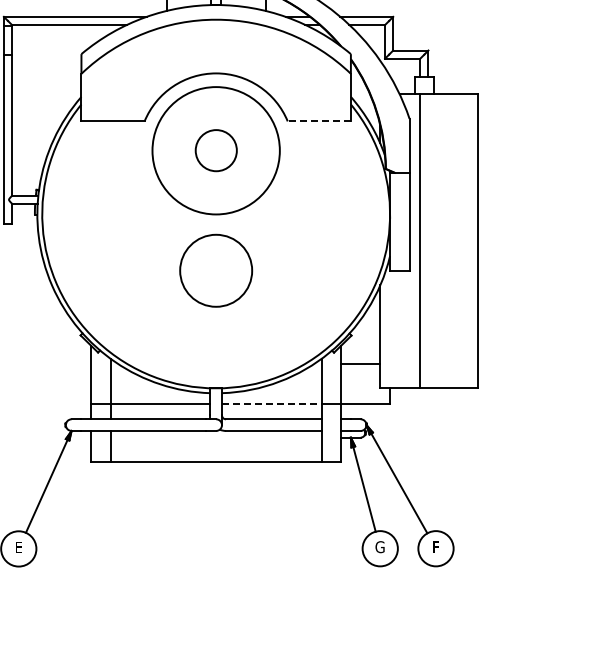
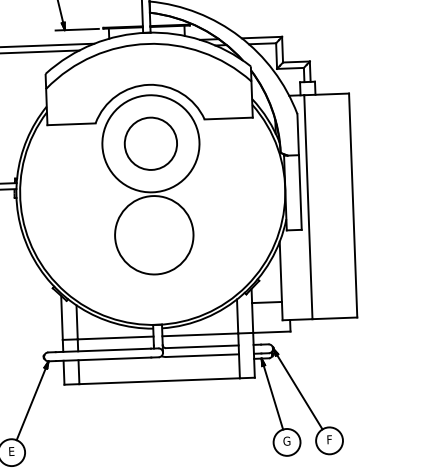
line: (319, 121) -> (228, 118), dashed -> solid
circle: (216, 150) -> (151, 143), size x1.67
circle: (215, 270) -> (153, 235), size x1.43
line: (271, 403) -> (200, 334), dashed -> solid

